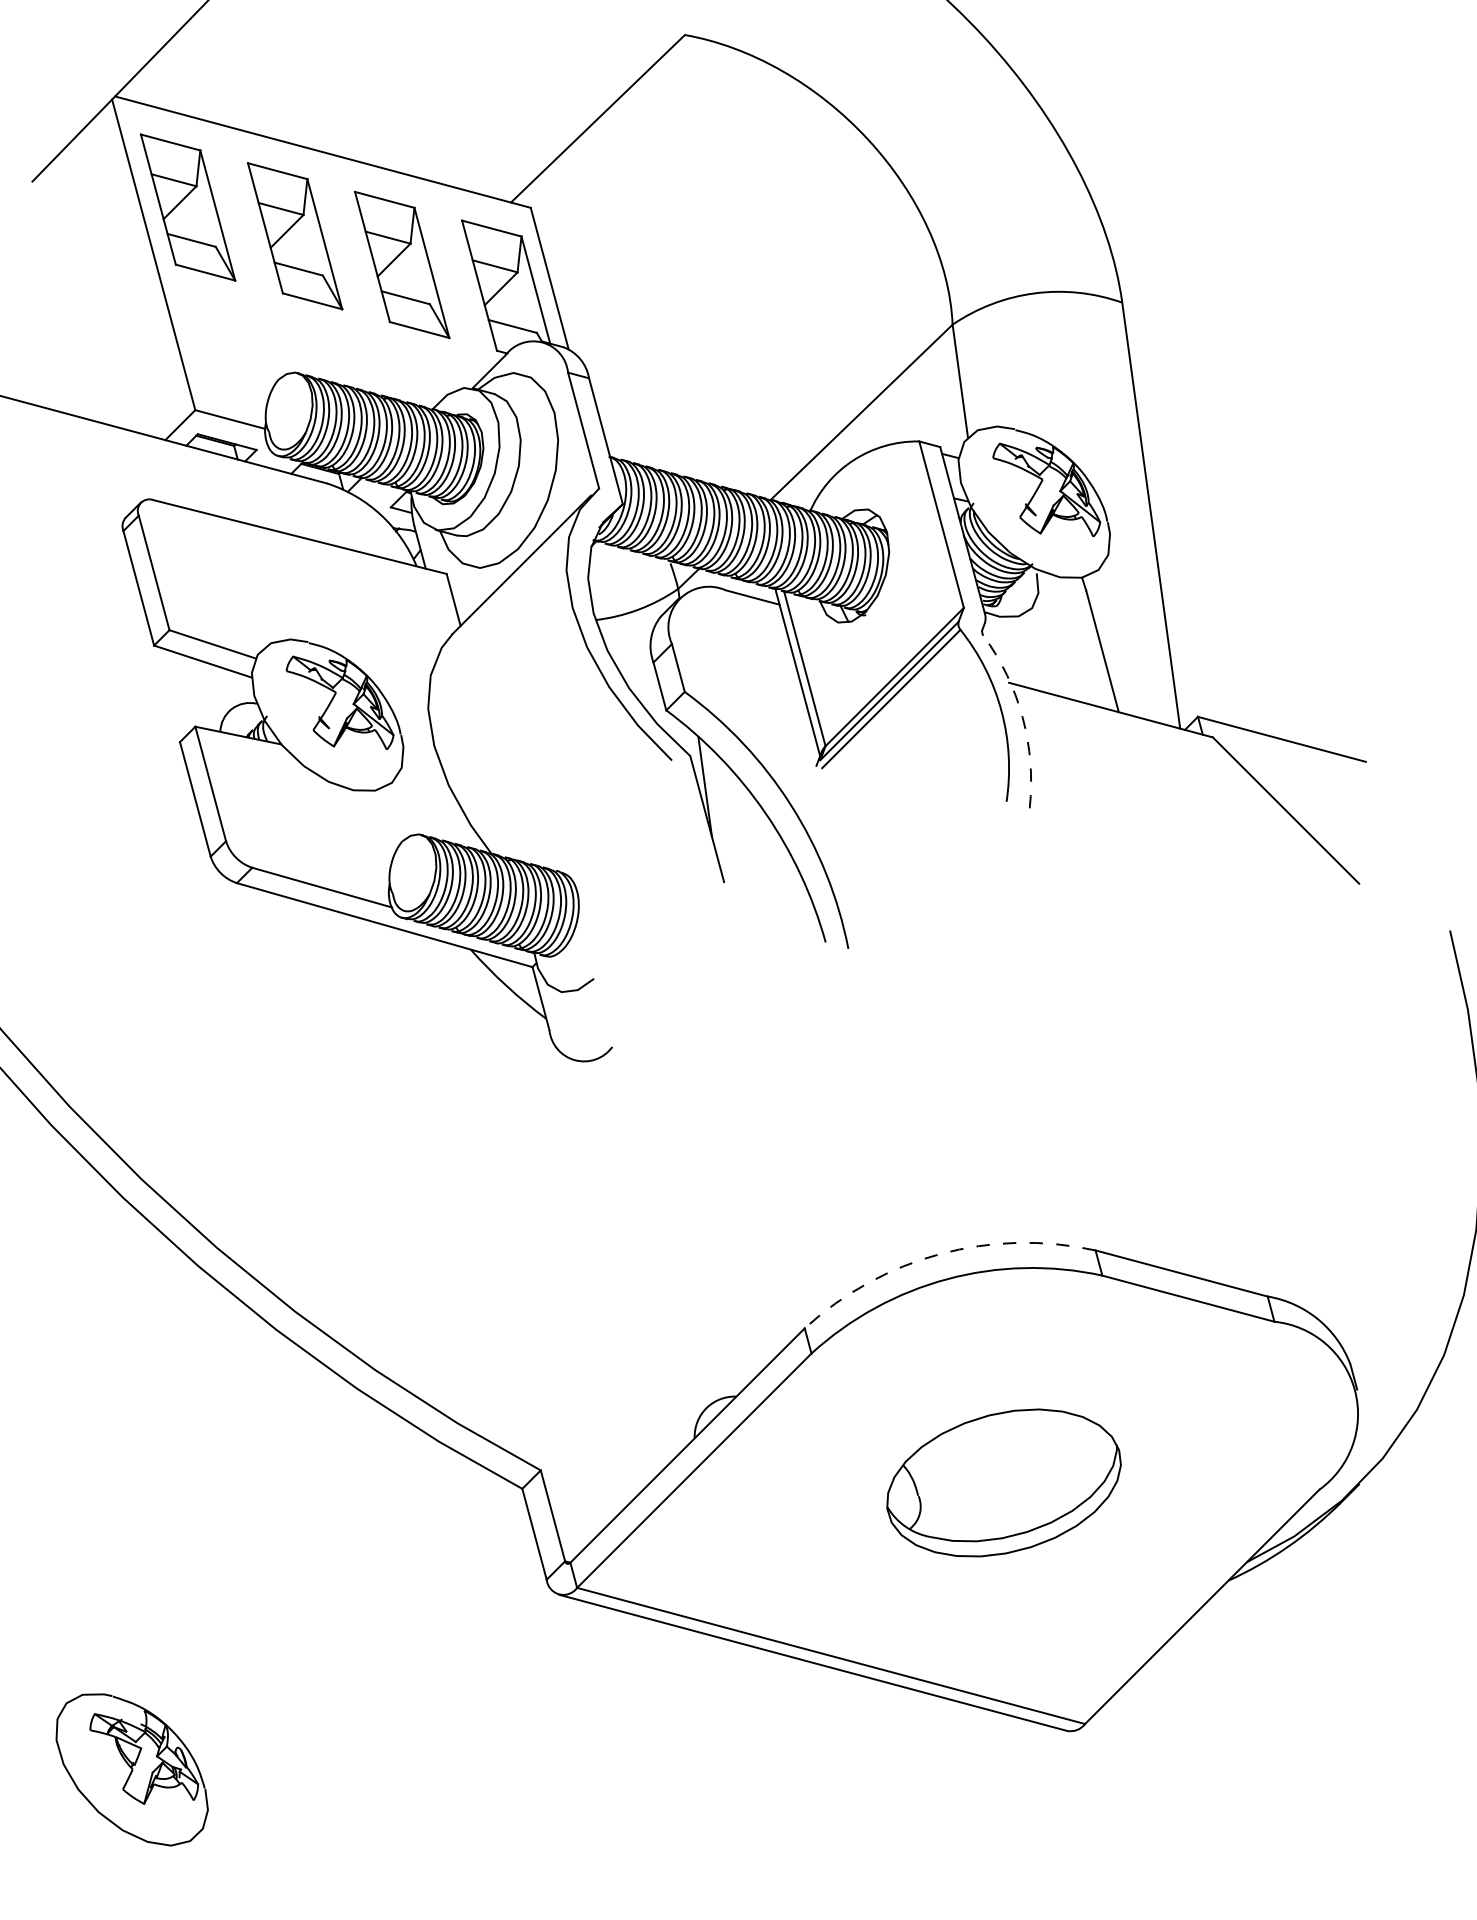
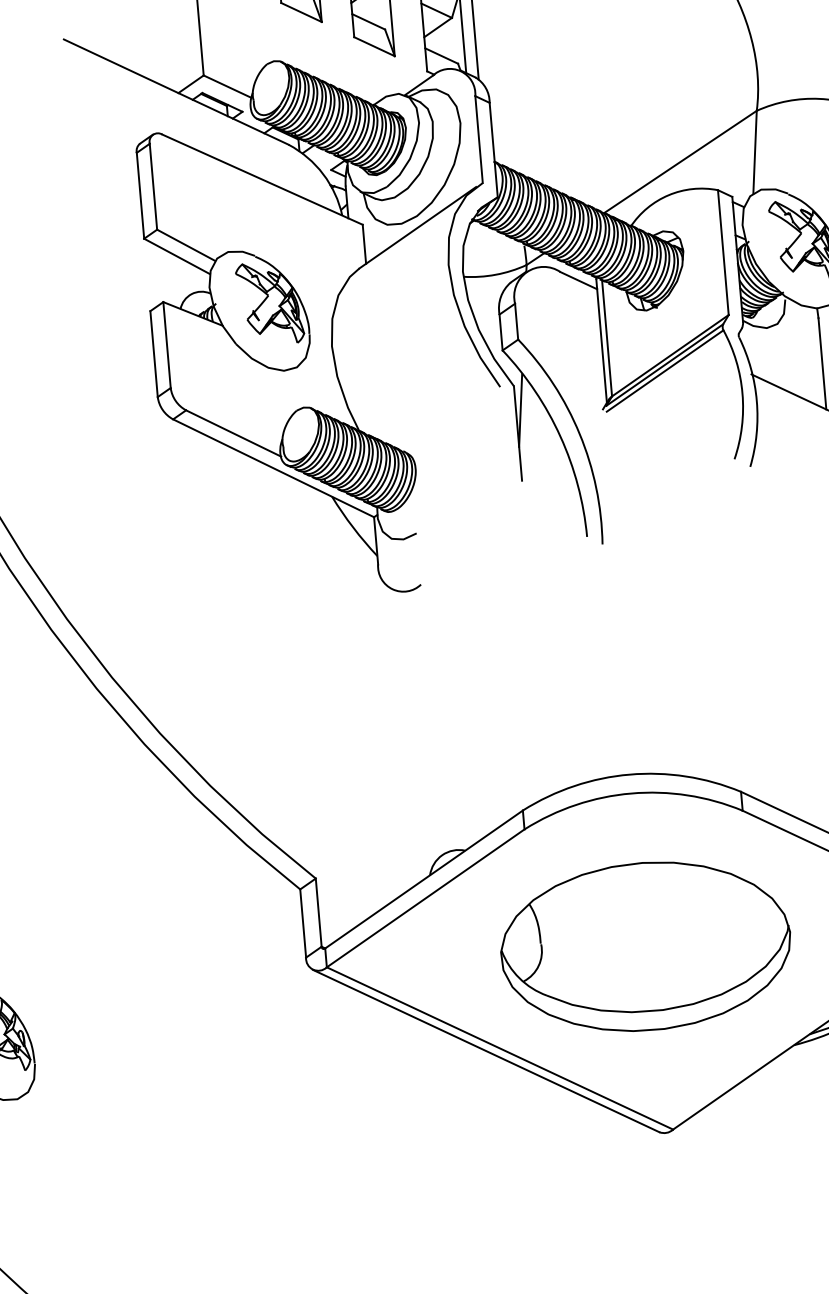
arc: (1022, 717) -> (756, 400), dashed -> solid
arc: (940, 1253) -> (629, 774), dashed -> solid
part: (1003, 1482) -> (645, 946), size x1.67

